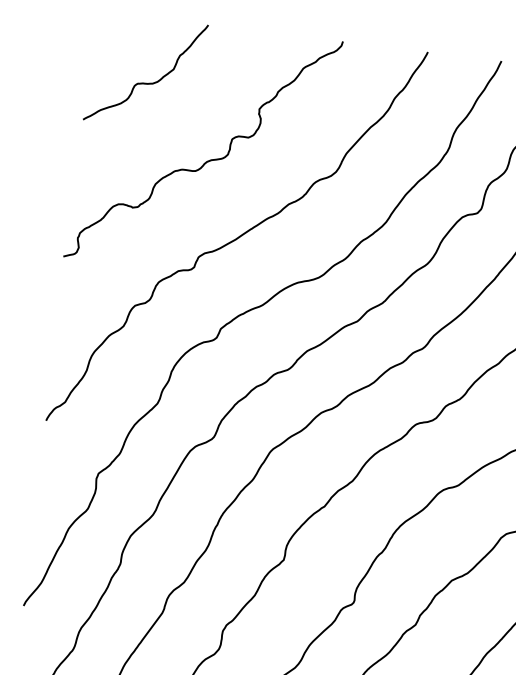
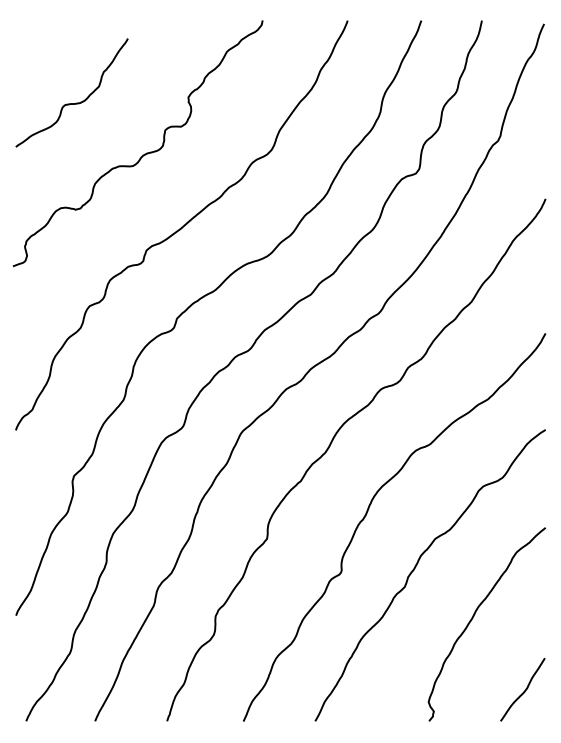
curve: (144, 83) -> (71, 103), moved

